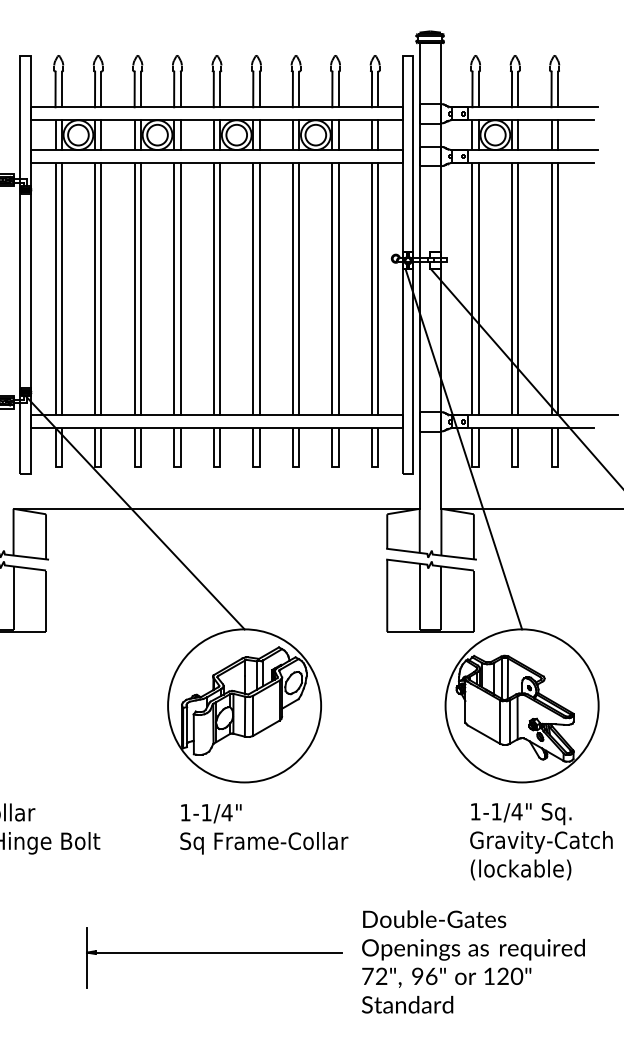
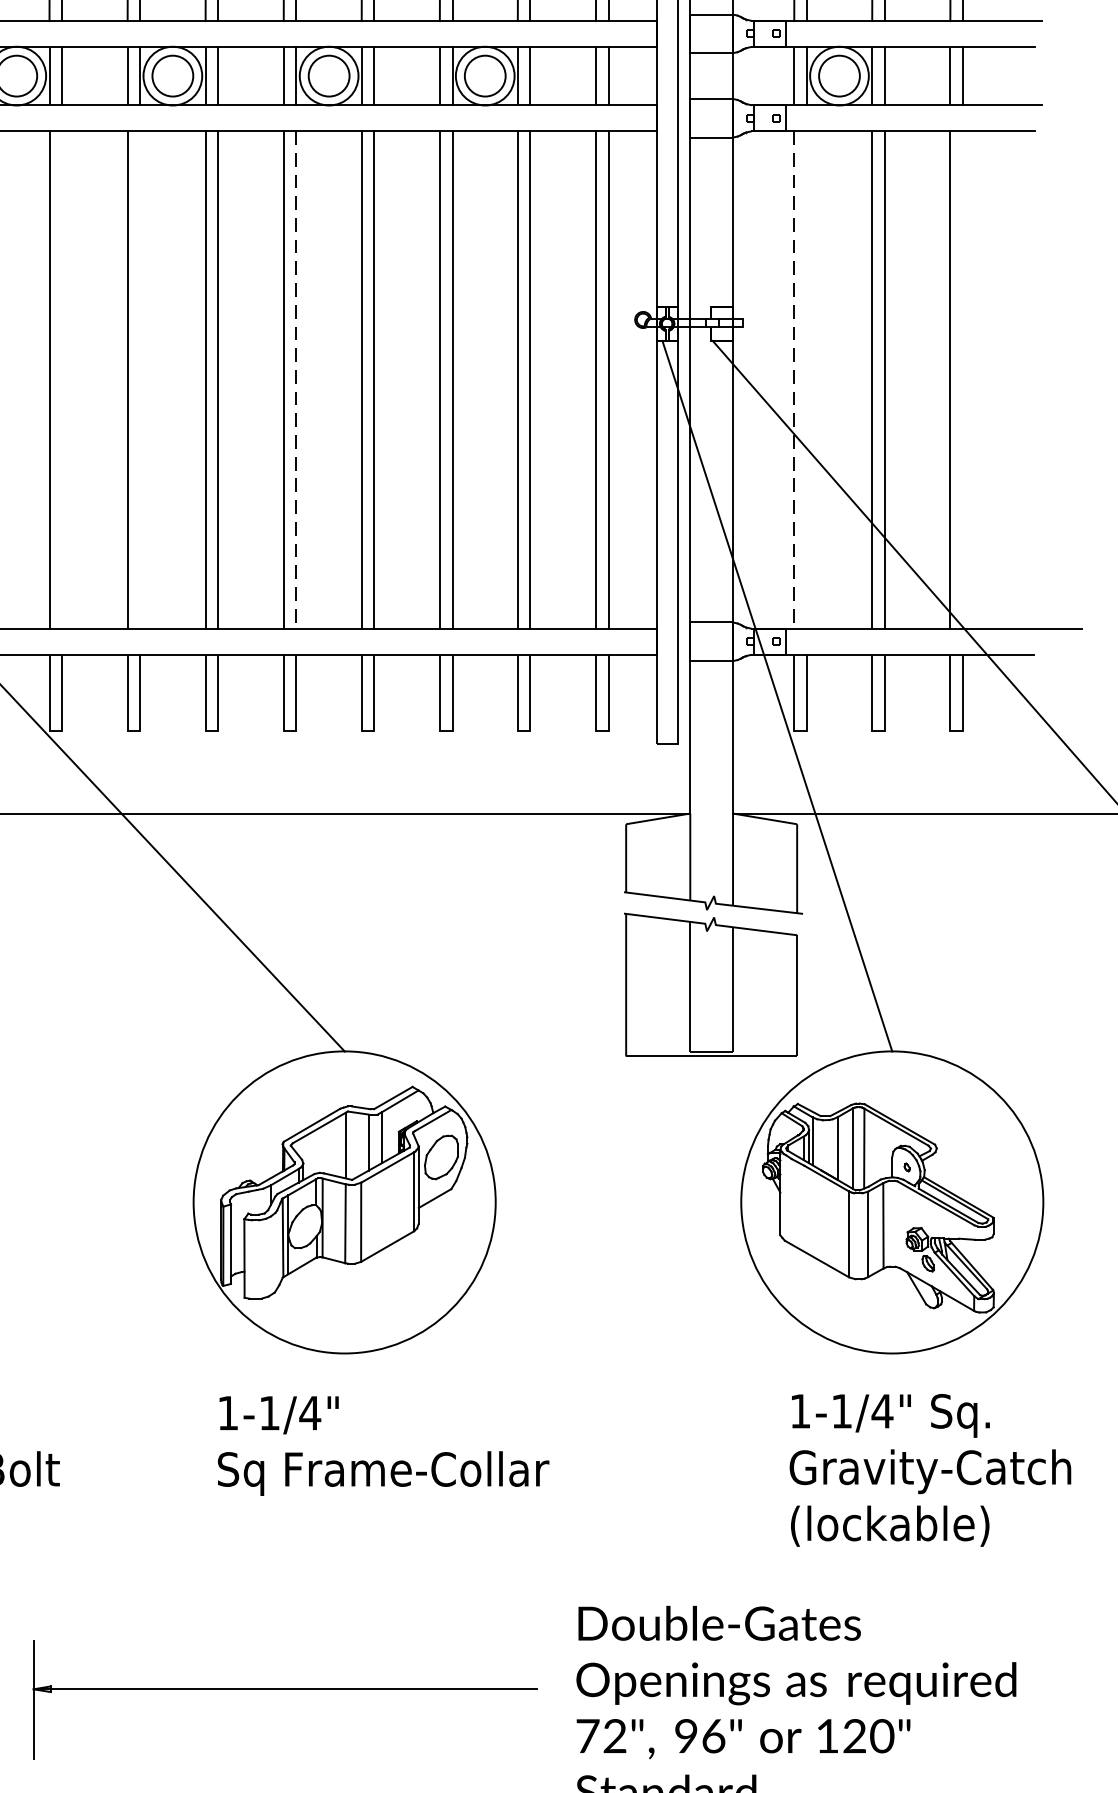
line: (101, 289) -> (62, 380), removed
line: (141, 289) -> (141, 380), removed
line: (220, 289) -> (297, 380), solid -> dashed
line: (472, 289) -> (794, 380), solid -> dashed
line: (478, 289) -> (806, 380), removed
line: (557, 289) -> (962, 380), removed

